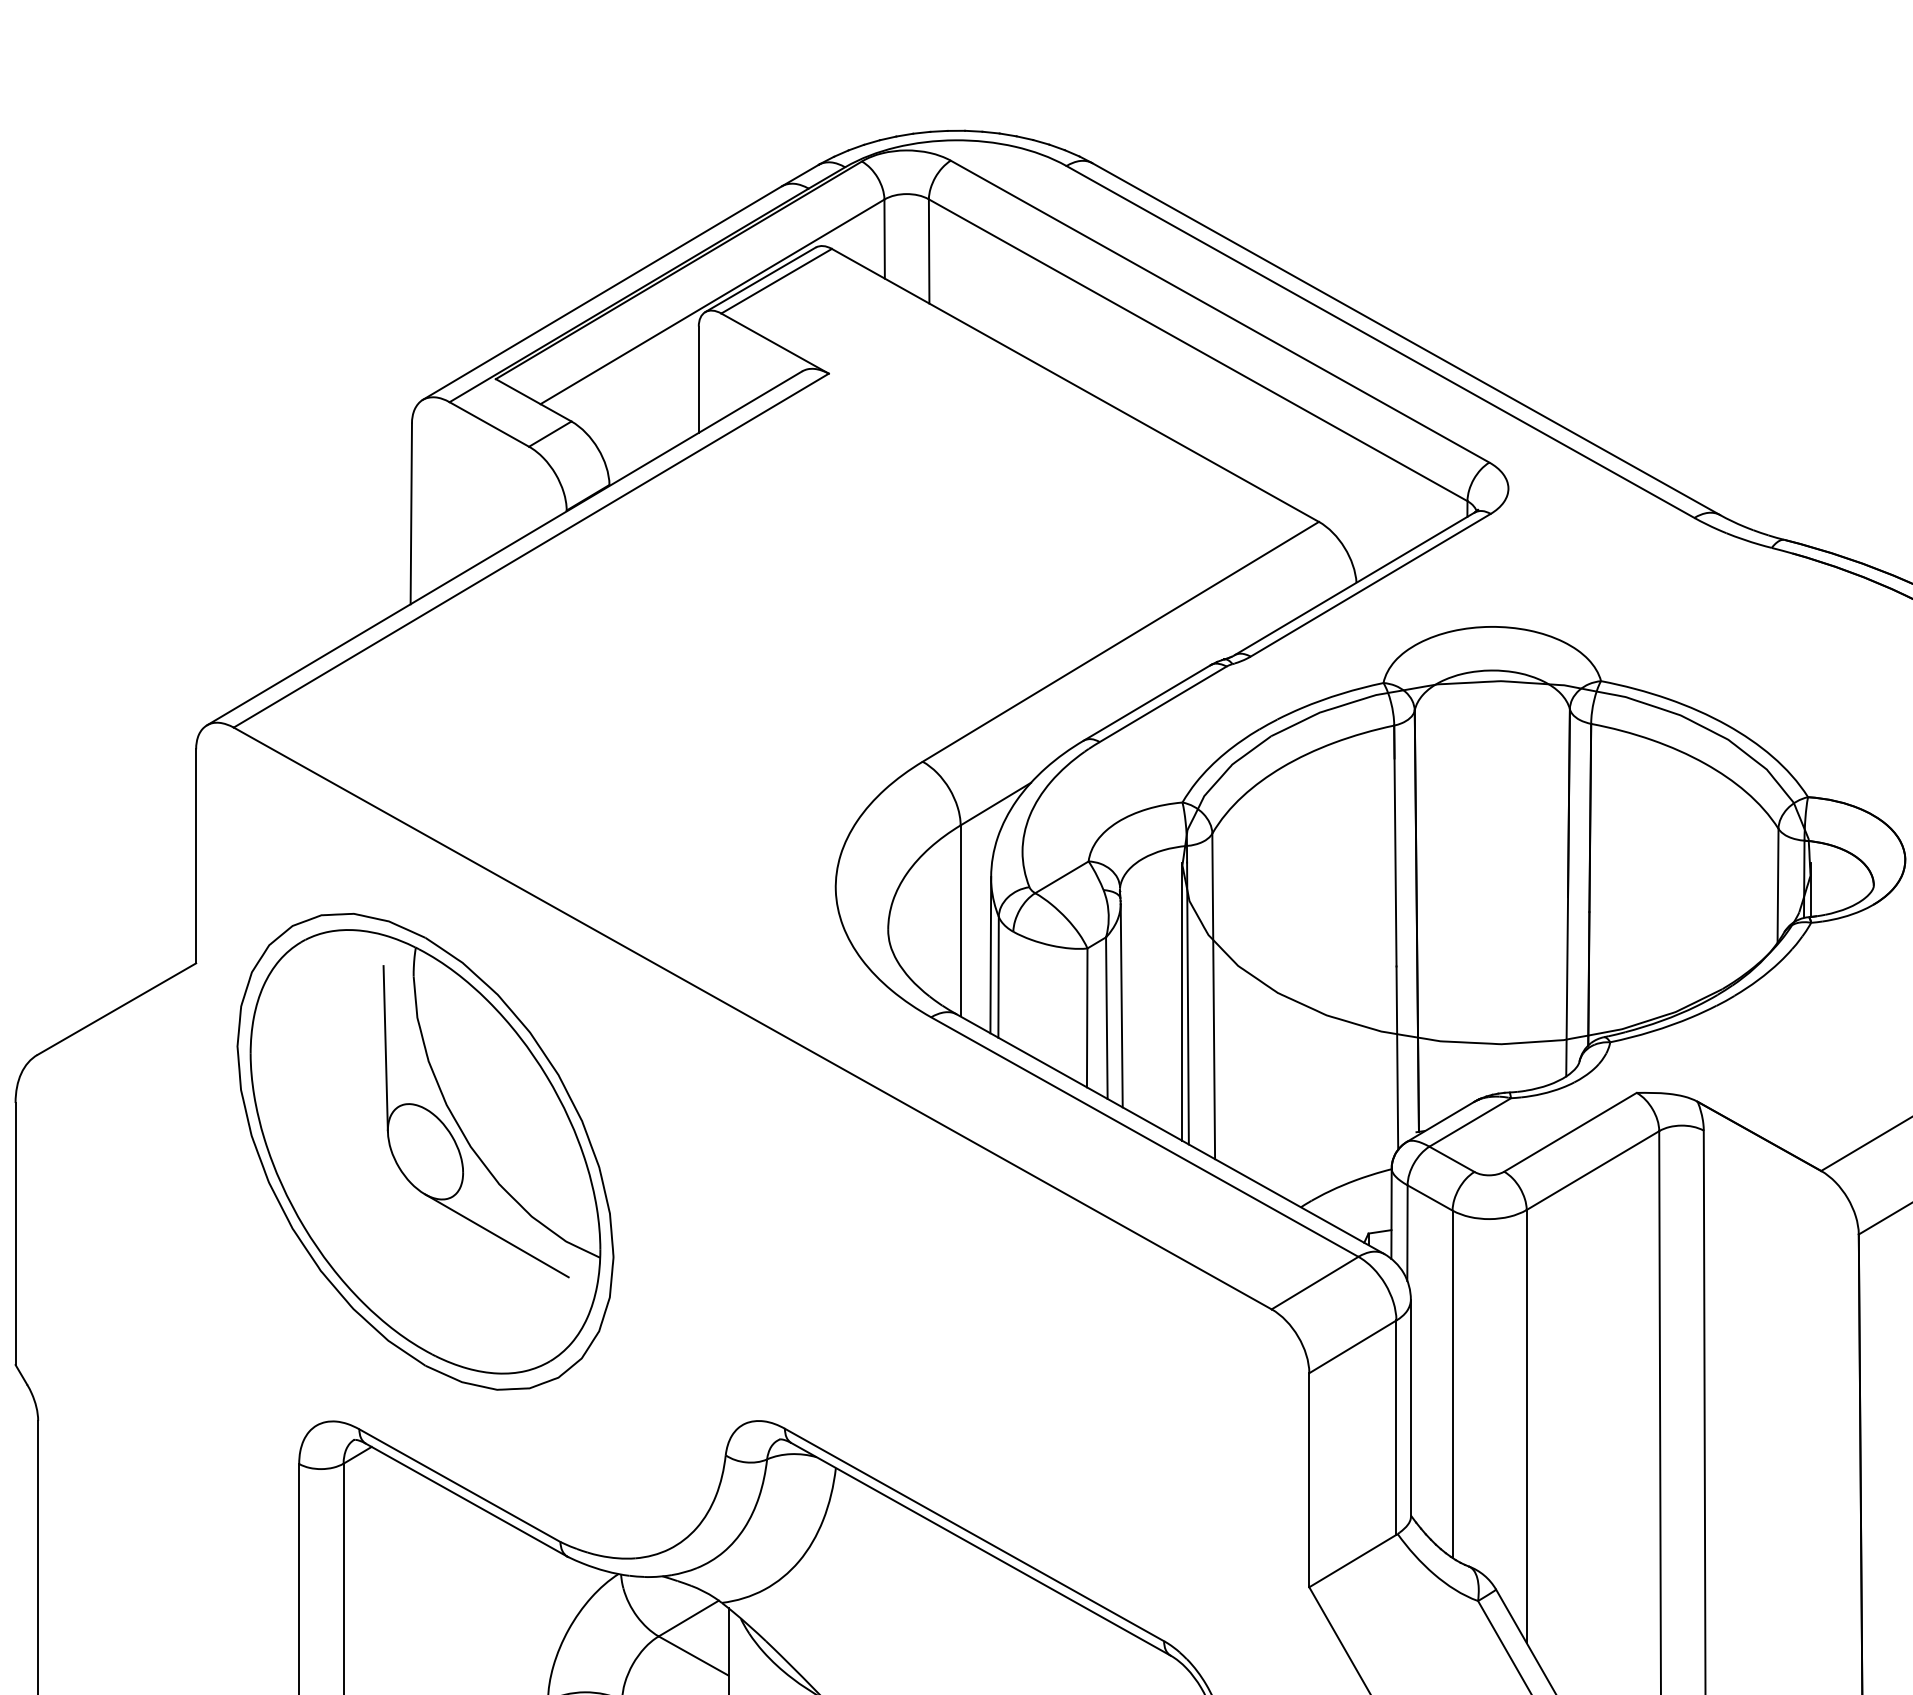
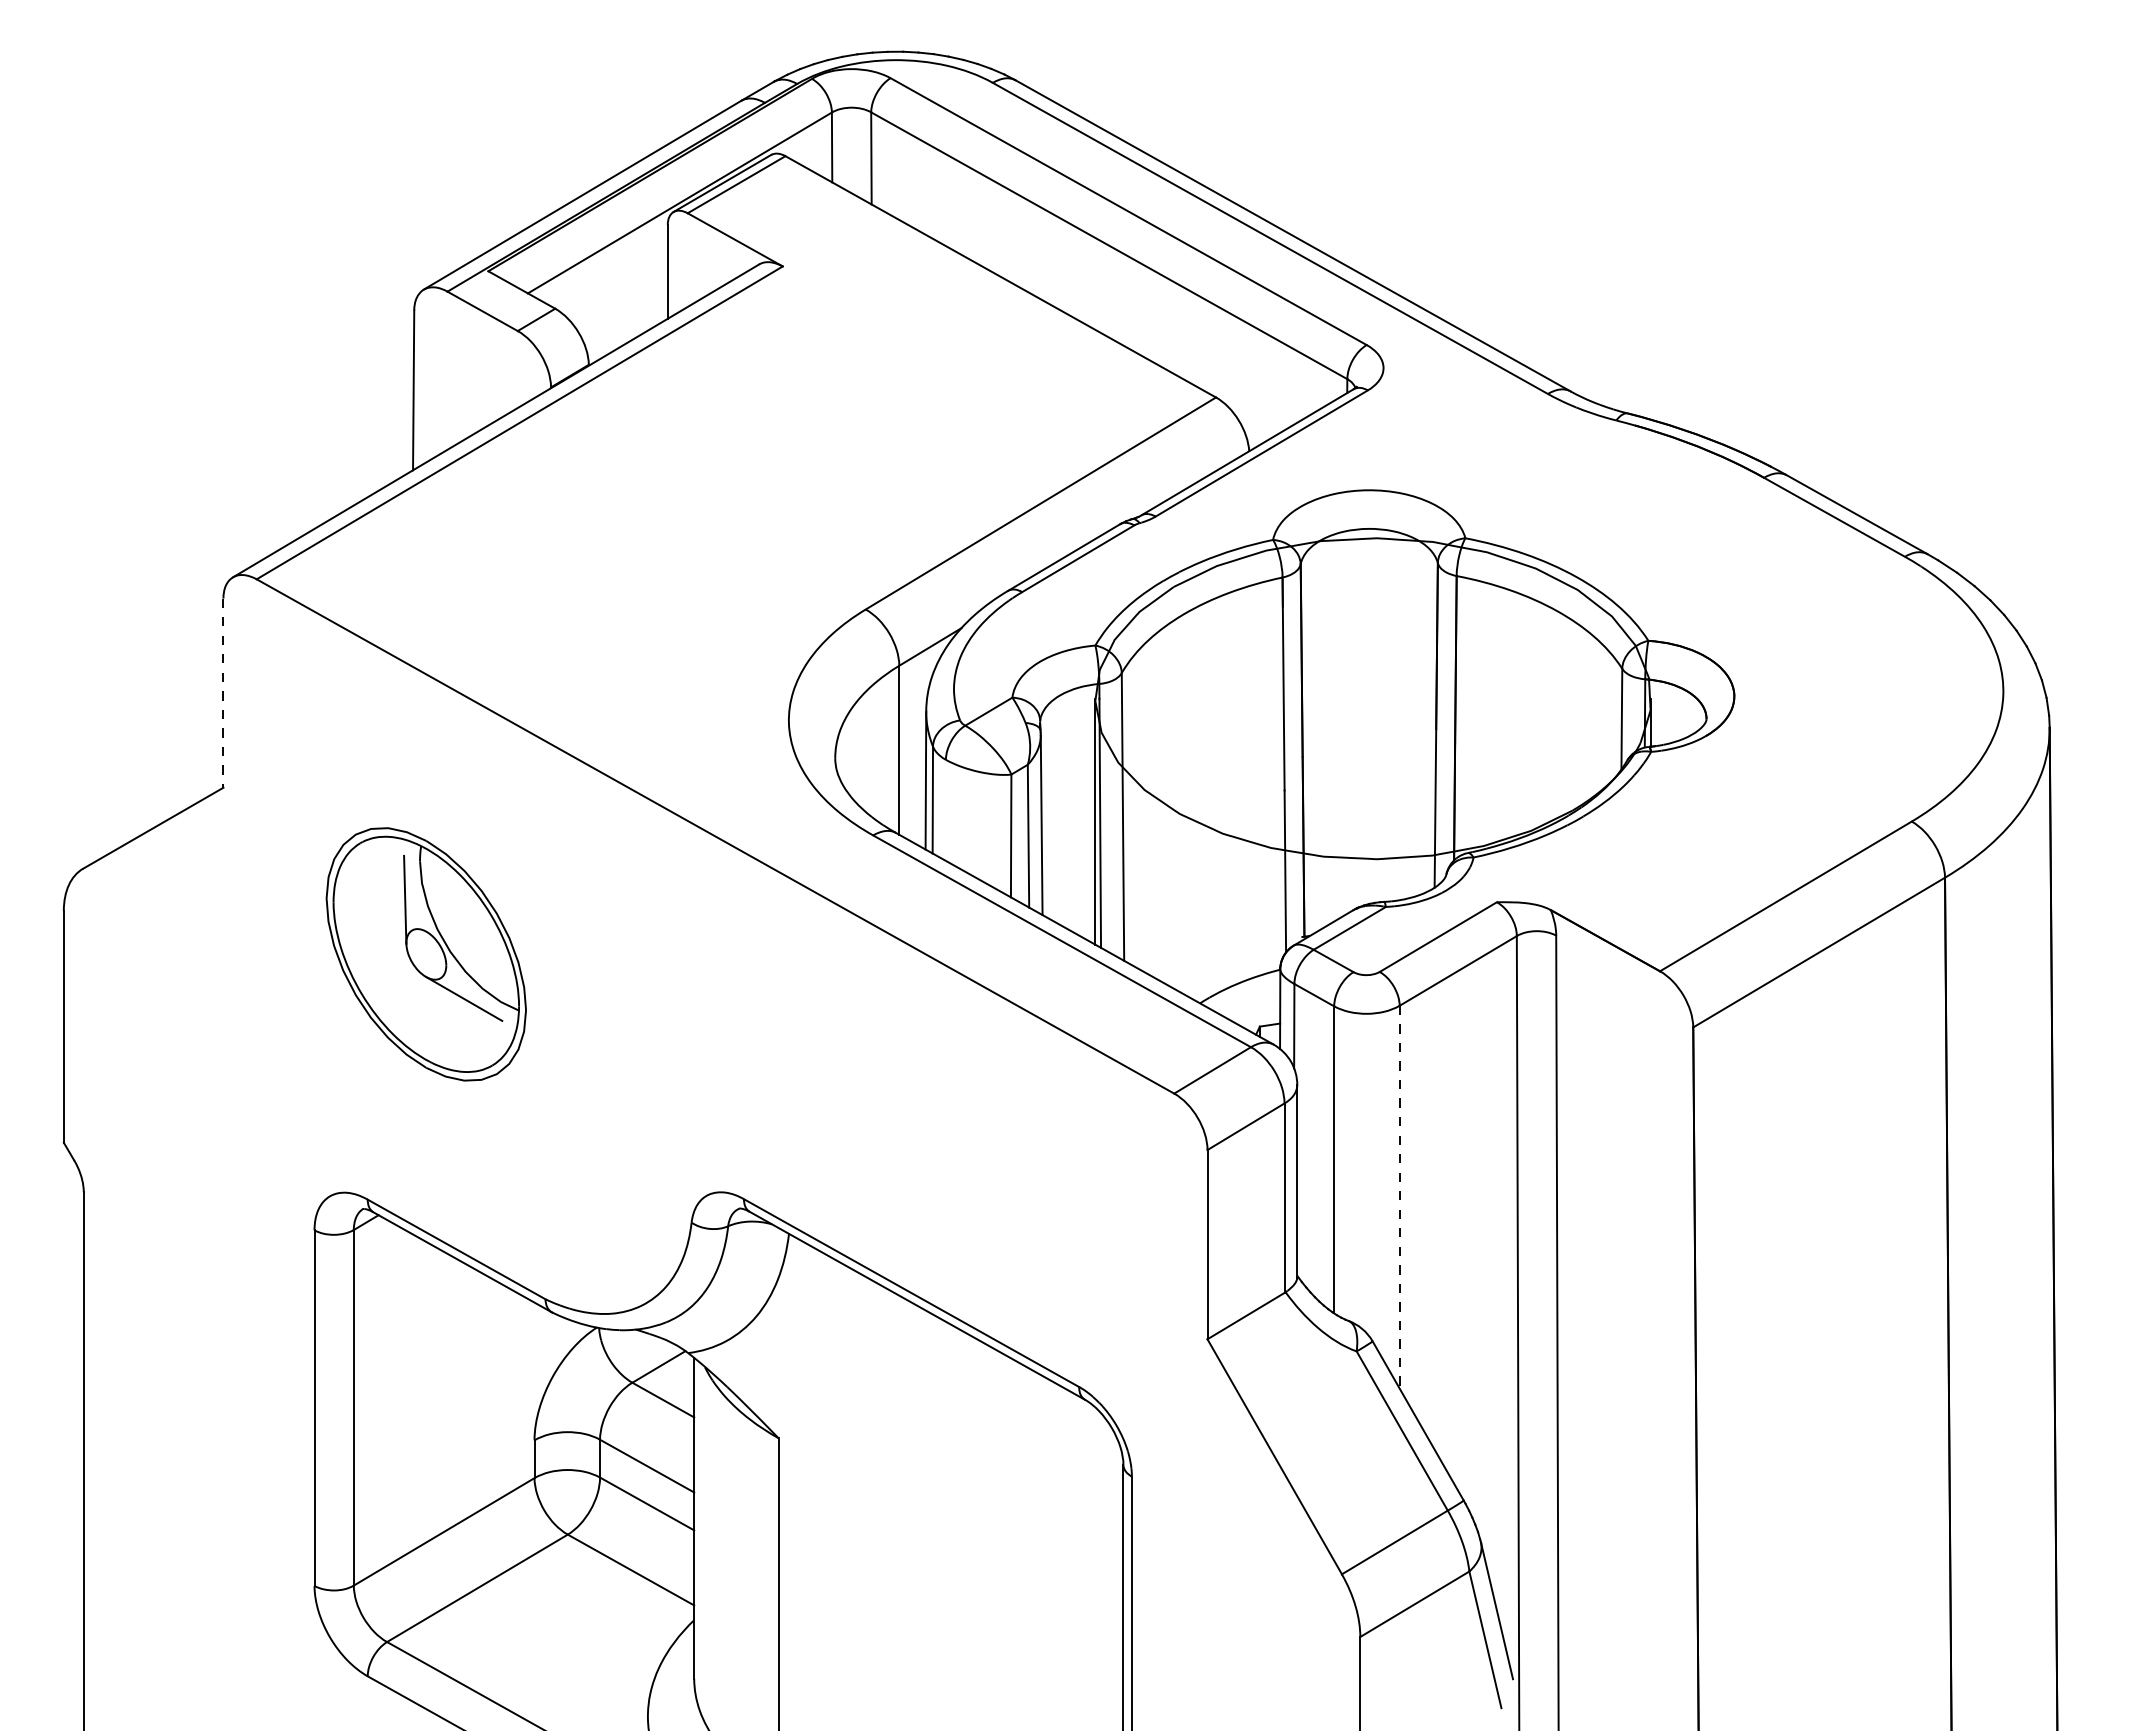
line: (196, 856) -> (223, 693), solid -> dashed
part: (425, 1151) -> (426, 954), size x0.6
line: (1526, 1426) -> (1399, 1197), solid -> dashed

